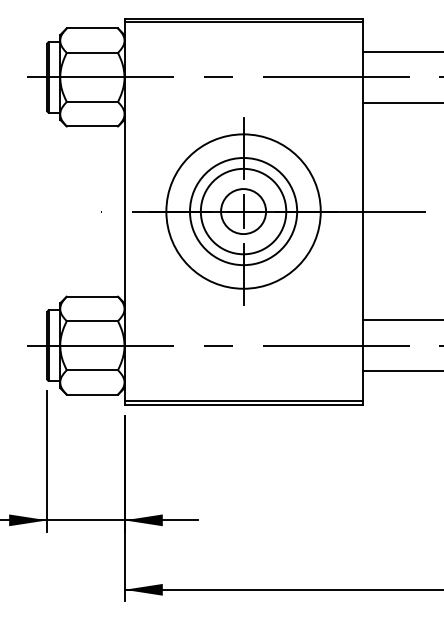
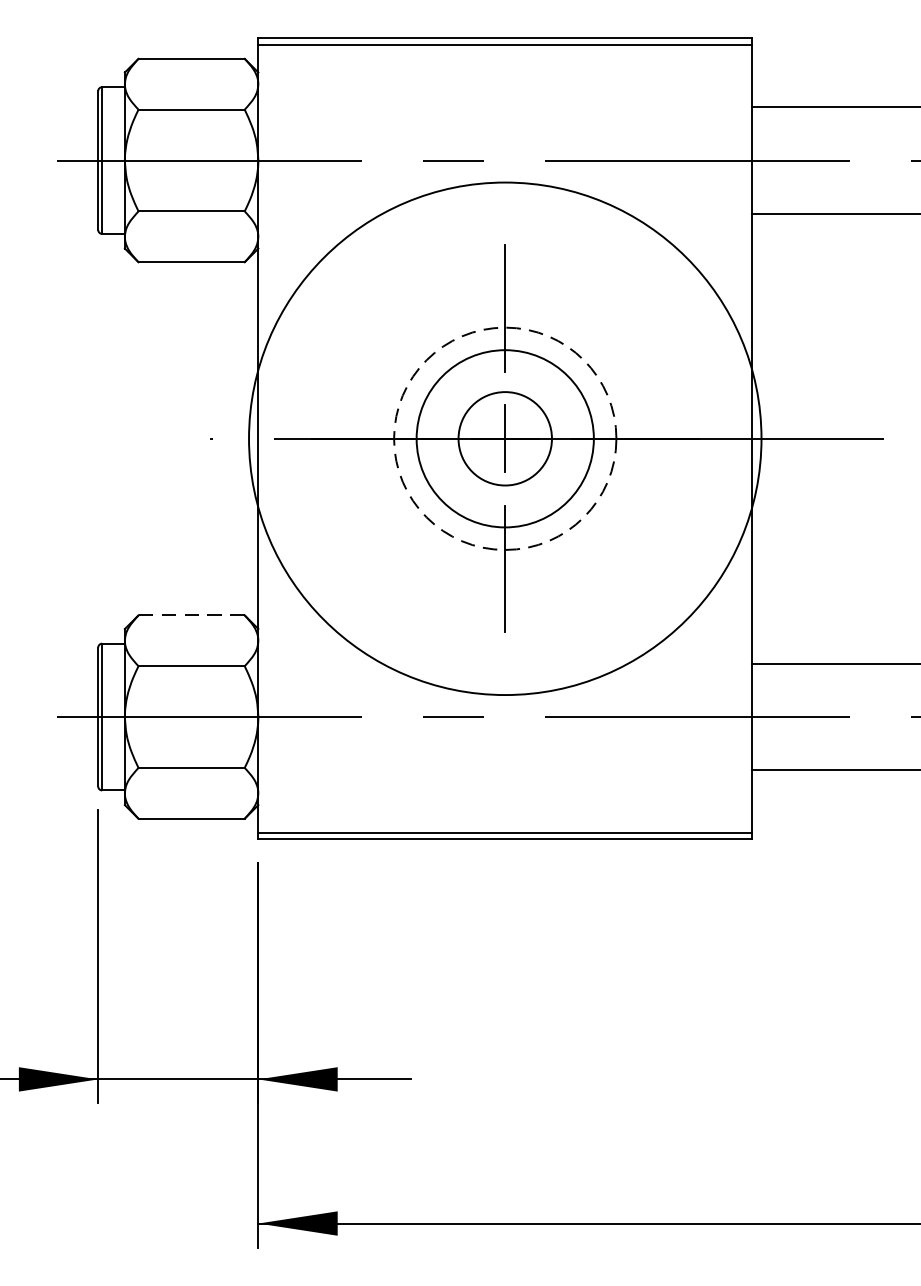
circle: (243, 211) -> (505, 438), size x1.6
circle: (243, 211) -> (505, 438), solid -> dashed
line: (92, 296) -> (191, 614), solid -> dashed

